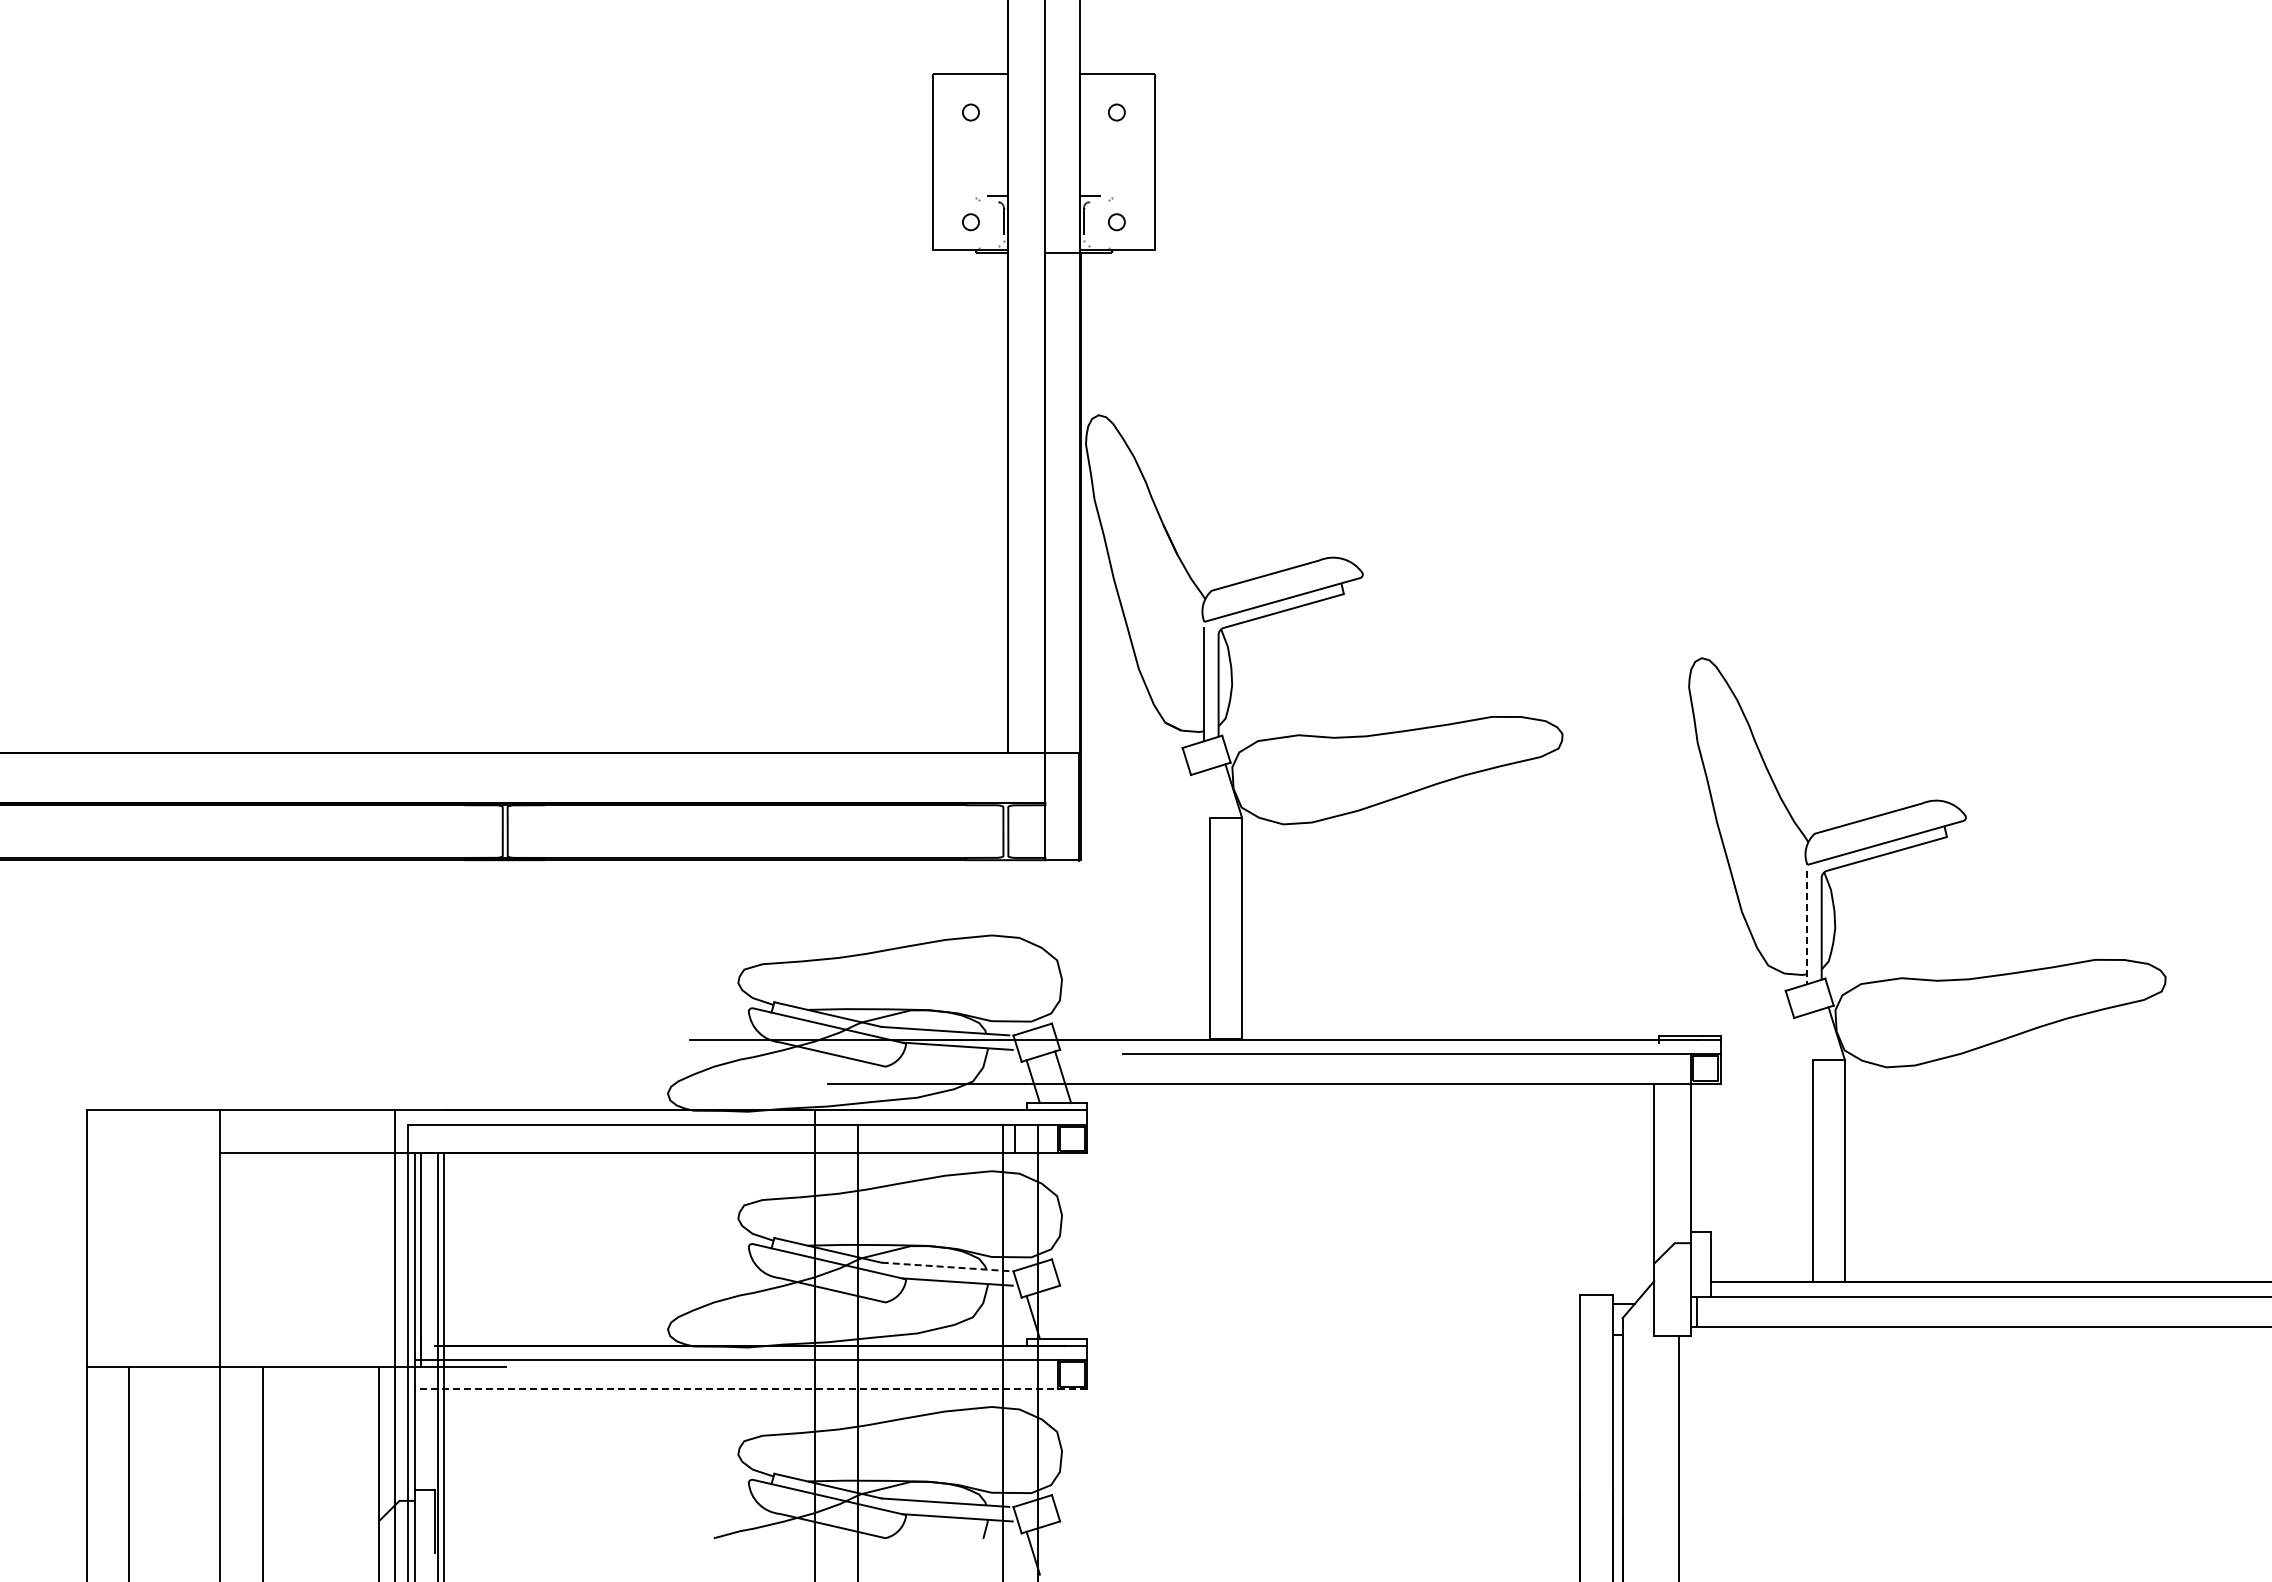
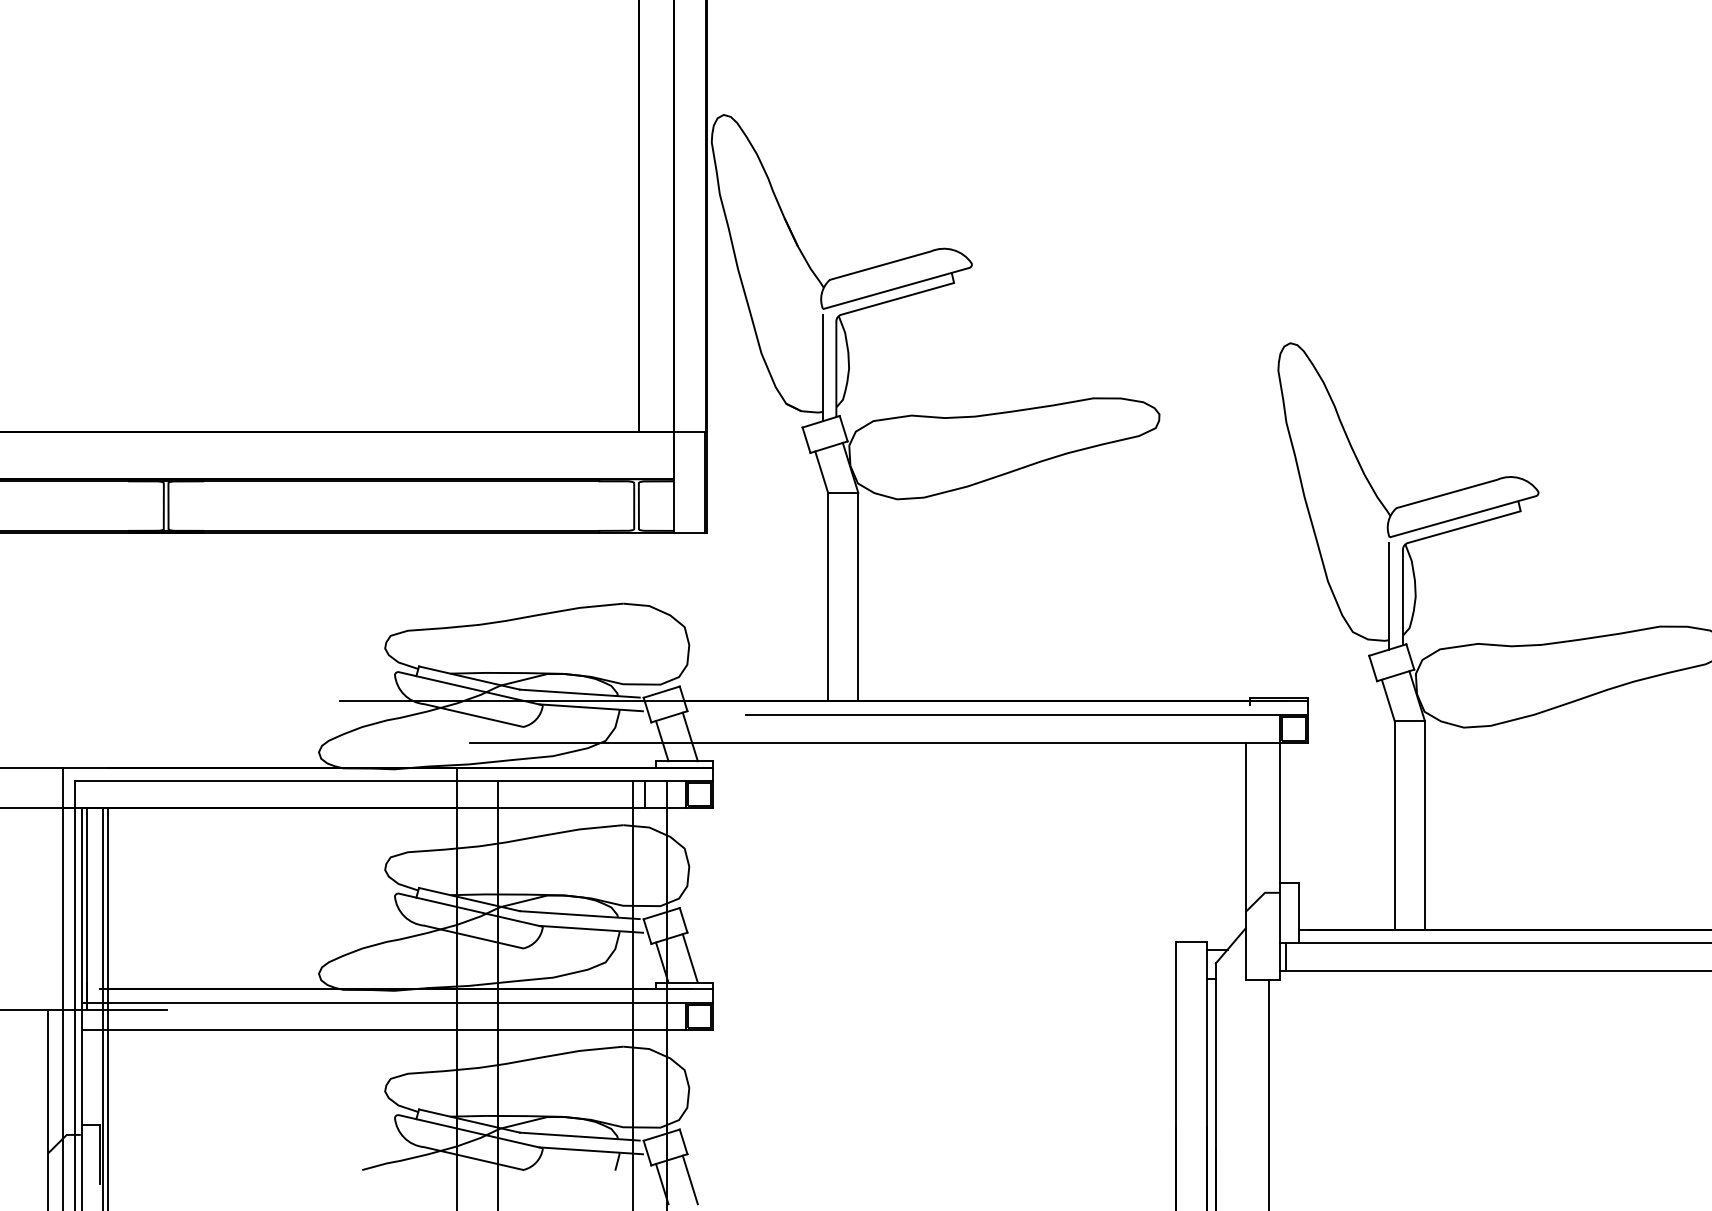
line: (1202, 795) -> (821, 472), added
line: (1806, 927) -> (1388, 596), dashed -> solid
line: (1805, 1038) -> (1387, 700), added
line: (945, 1266) -> (579, 914), dashed -> solid
line: (1063, 1312) -> (690, 957), added
line: (750, 1388) -> (396, 1029), dashed -> solid
line: (1063, 1548) -> (690, 1179), added

